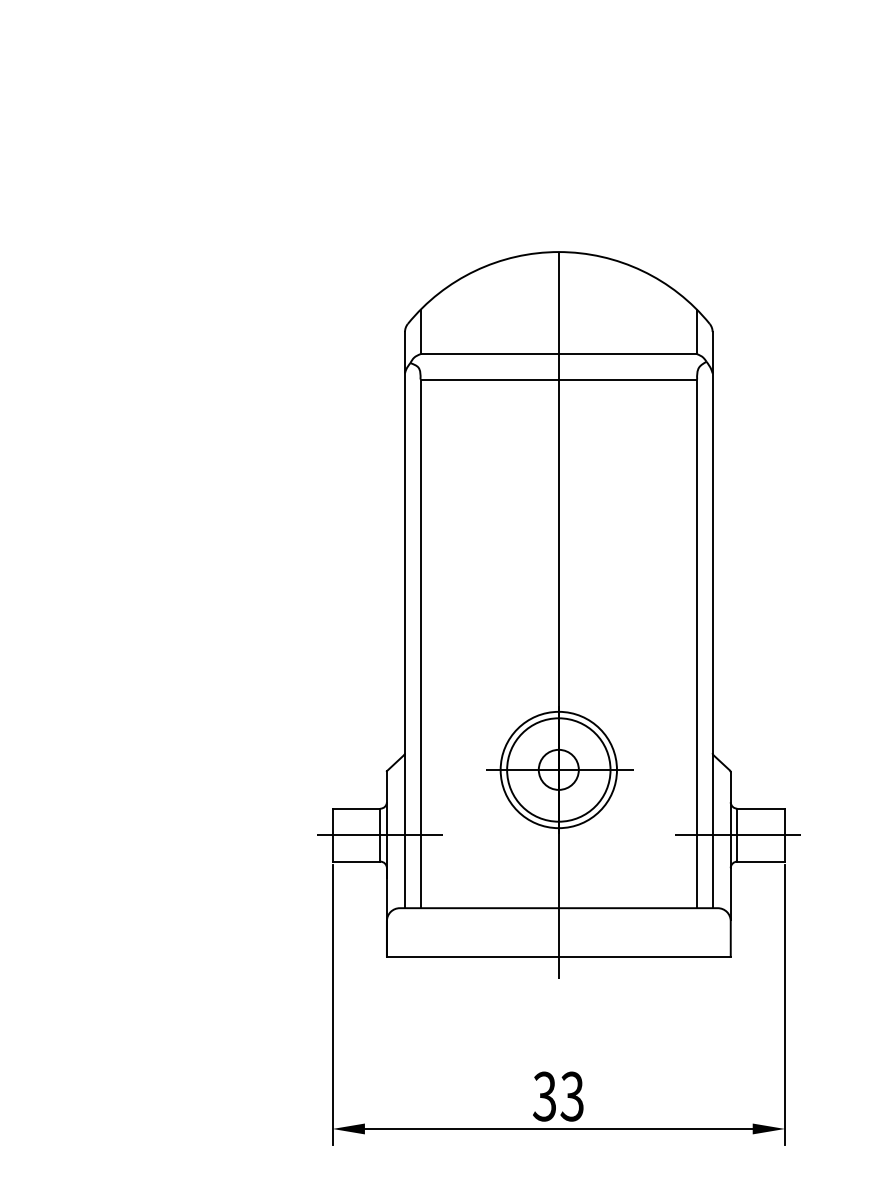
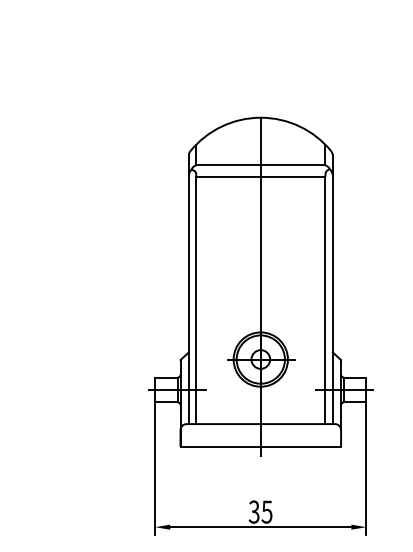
text: (573, 1095) -> (267, 511), 33 -> 35

